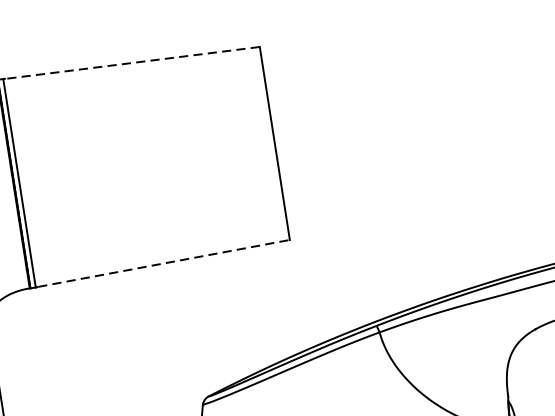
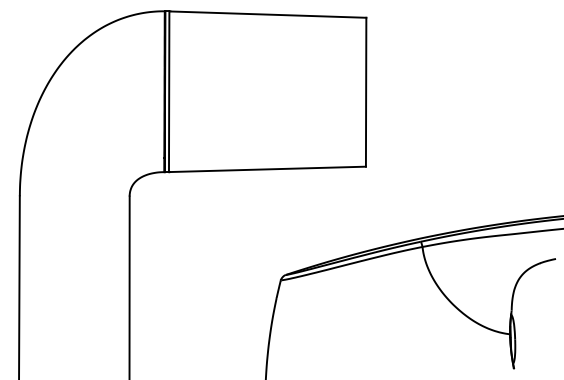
line: (132, 62) -> (268, 14), dashed -> solid
line: (164, 263) -> (268, 169), dashed -> solid

